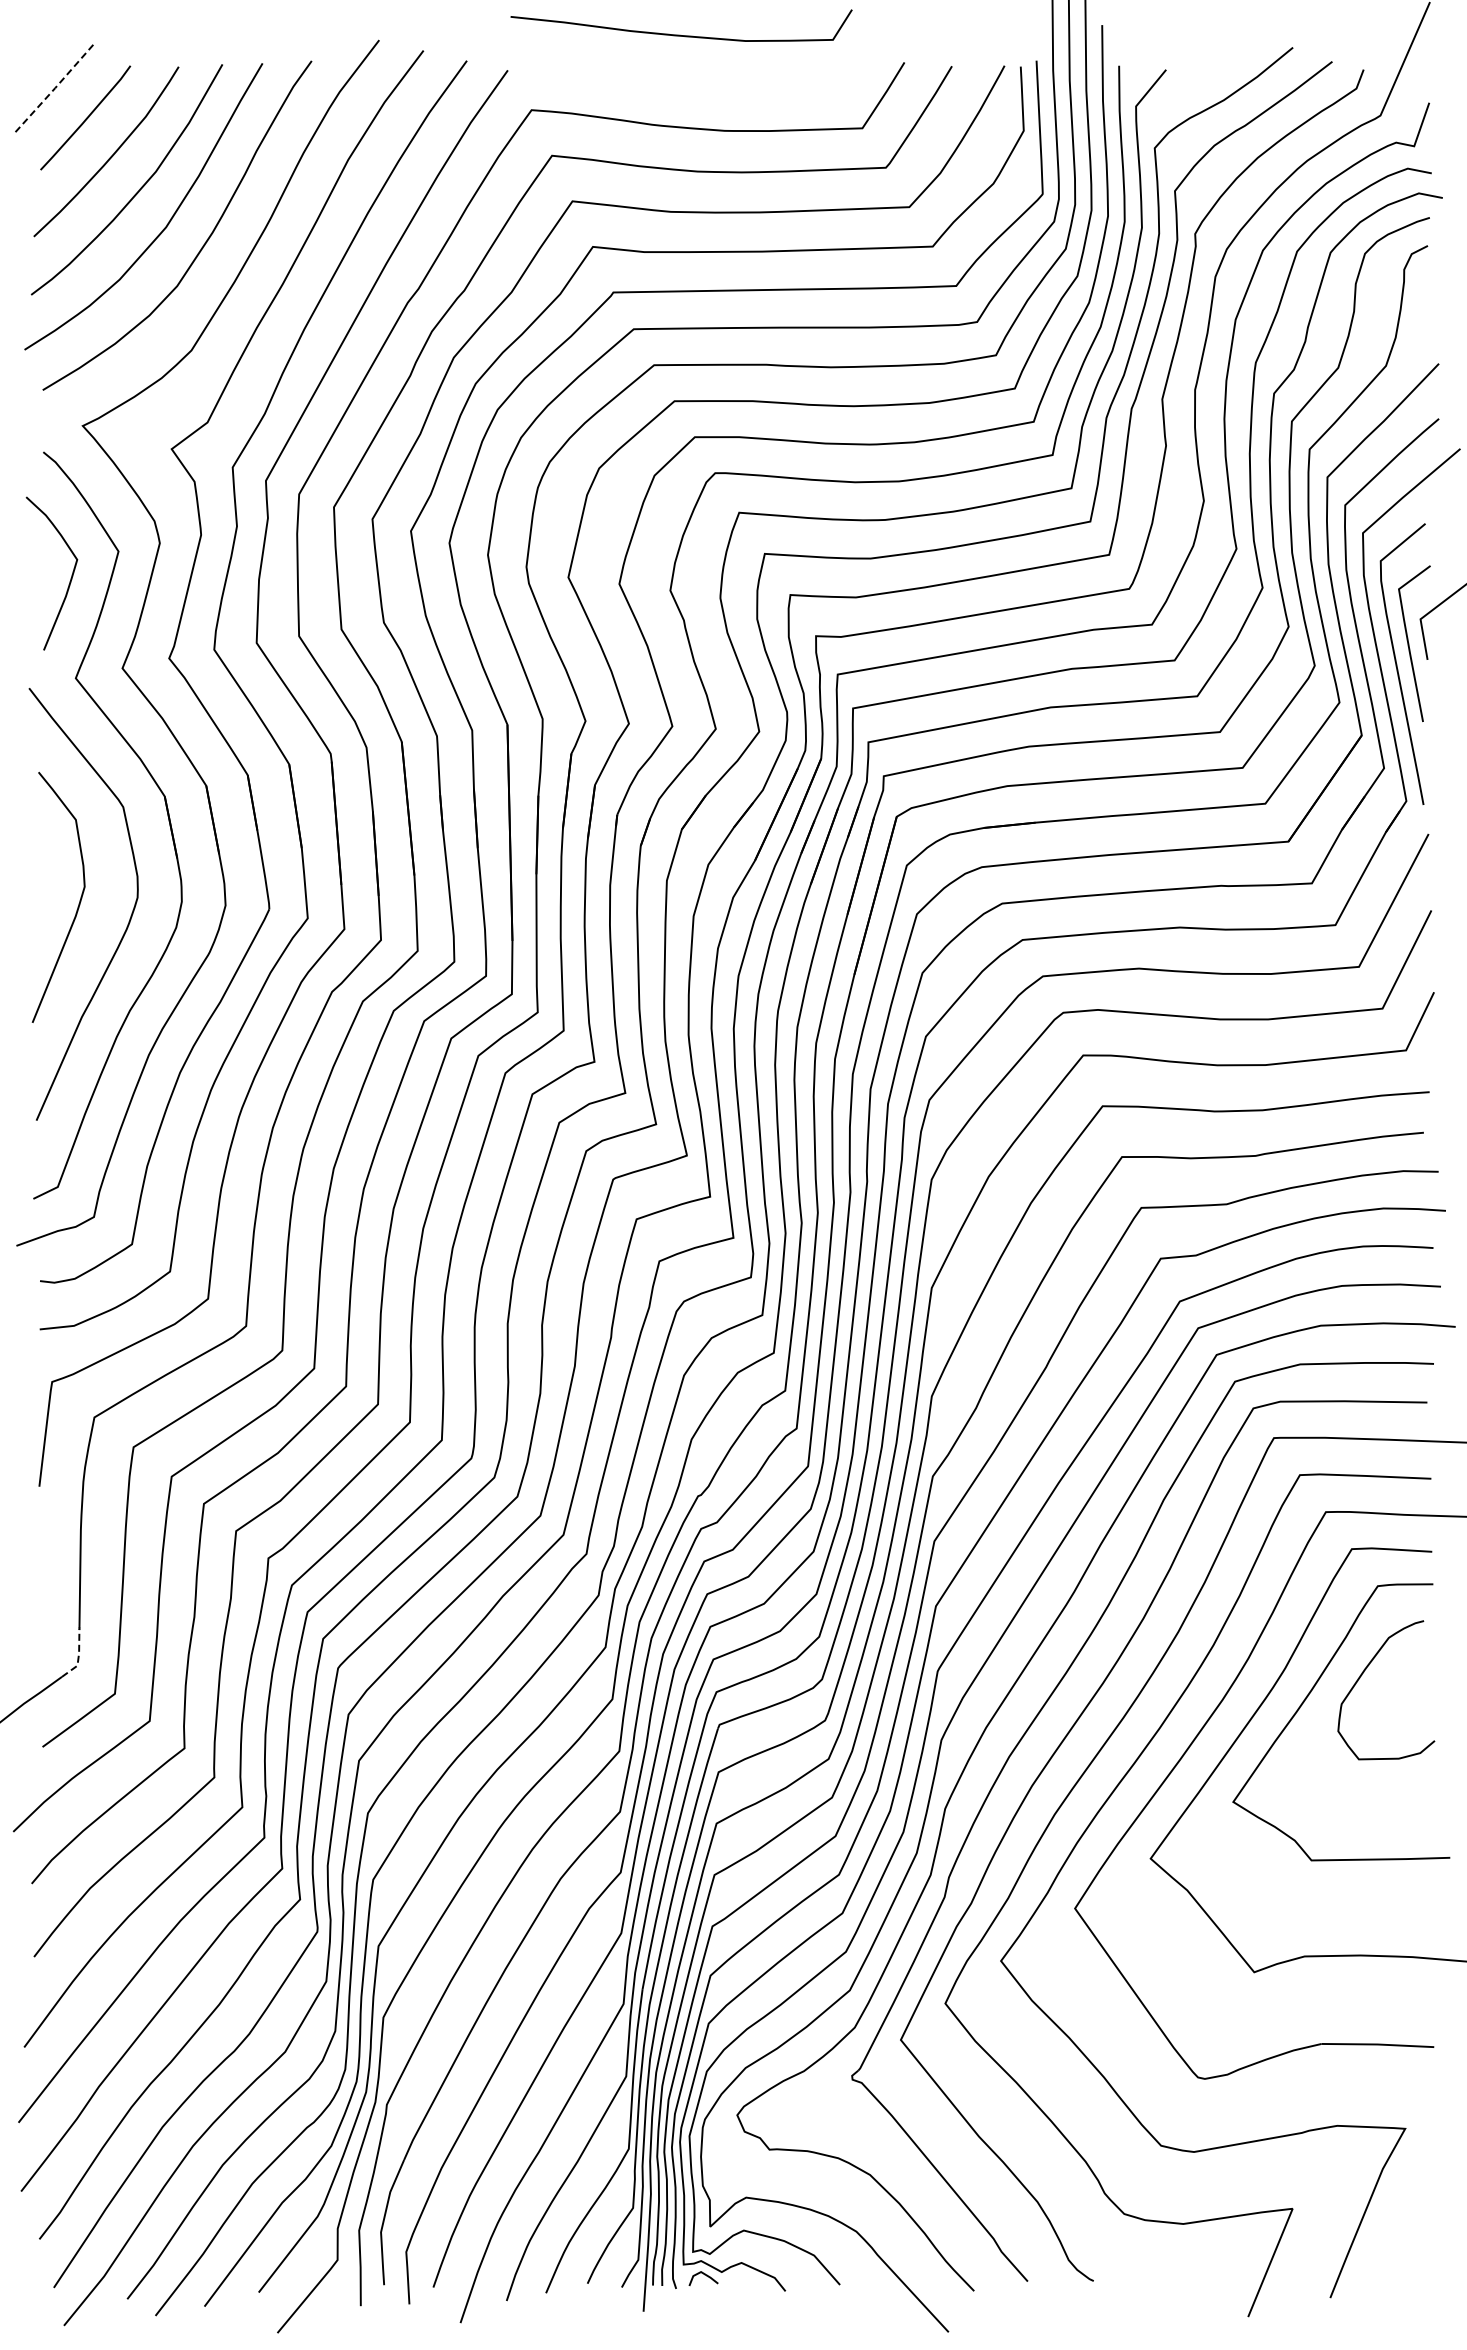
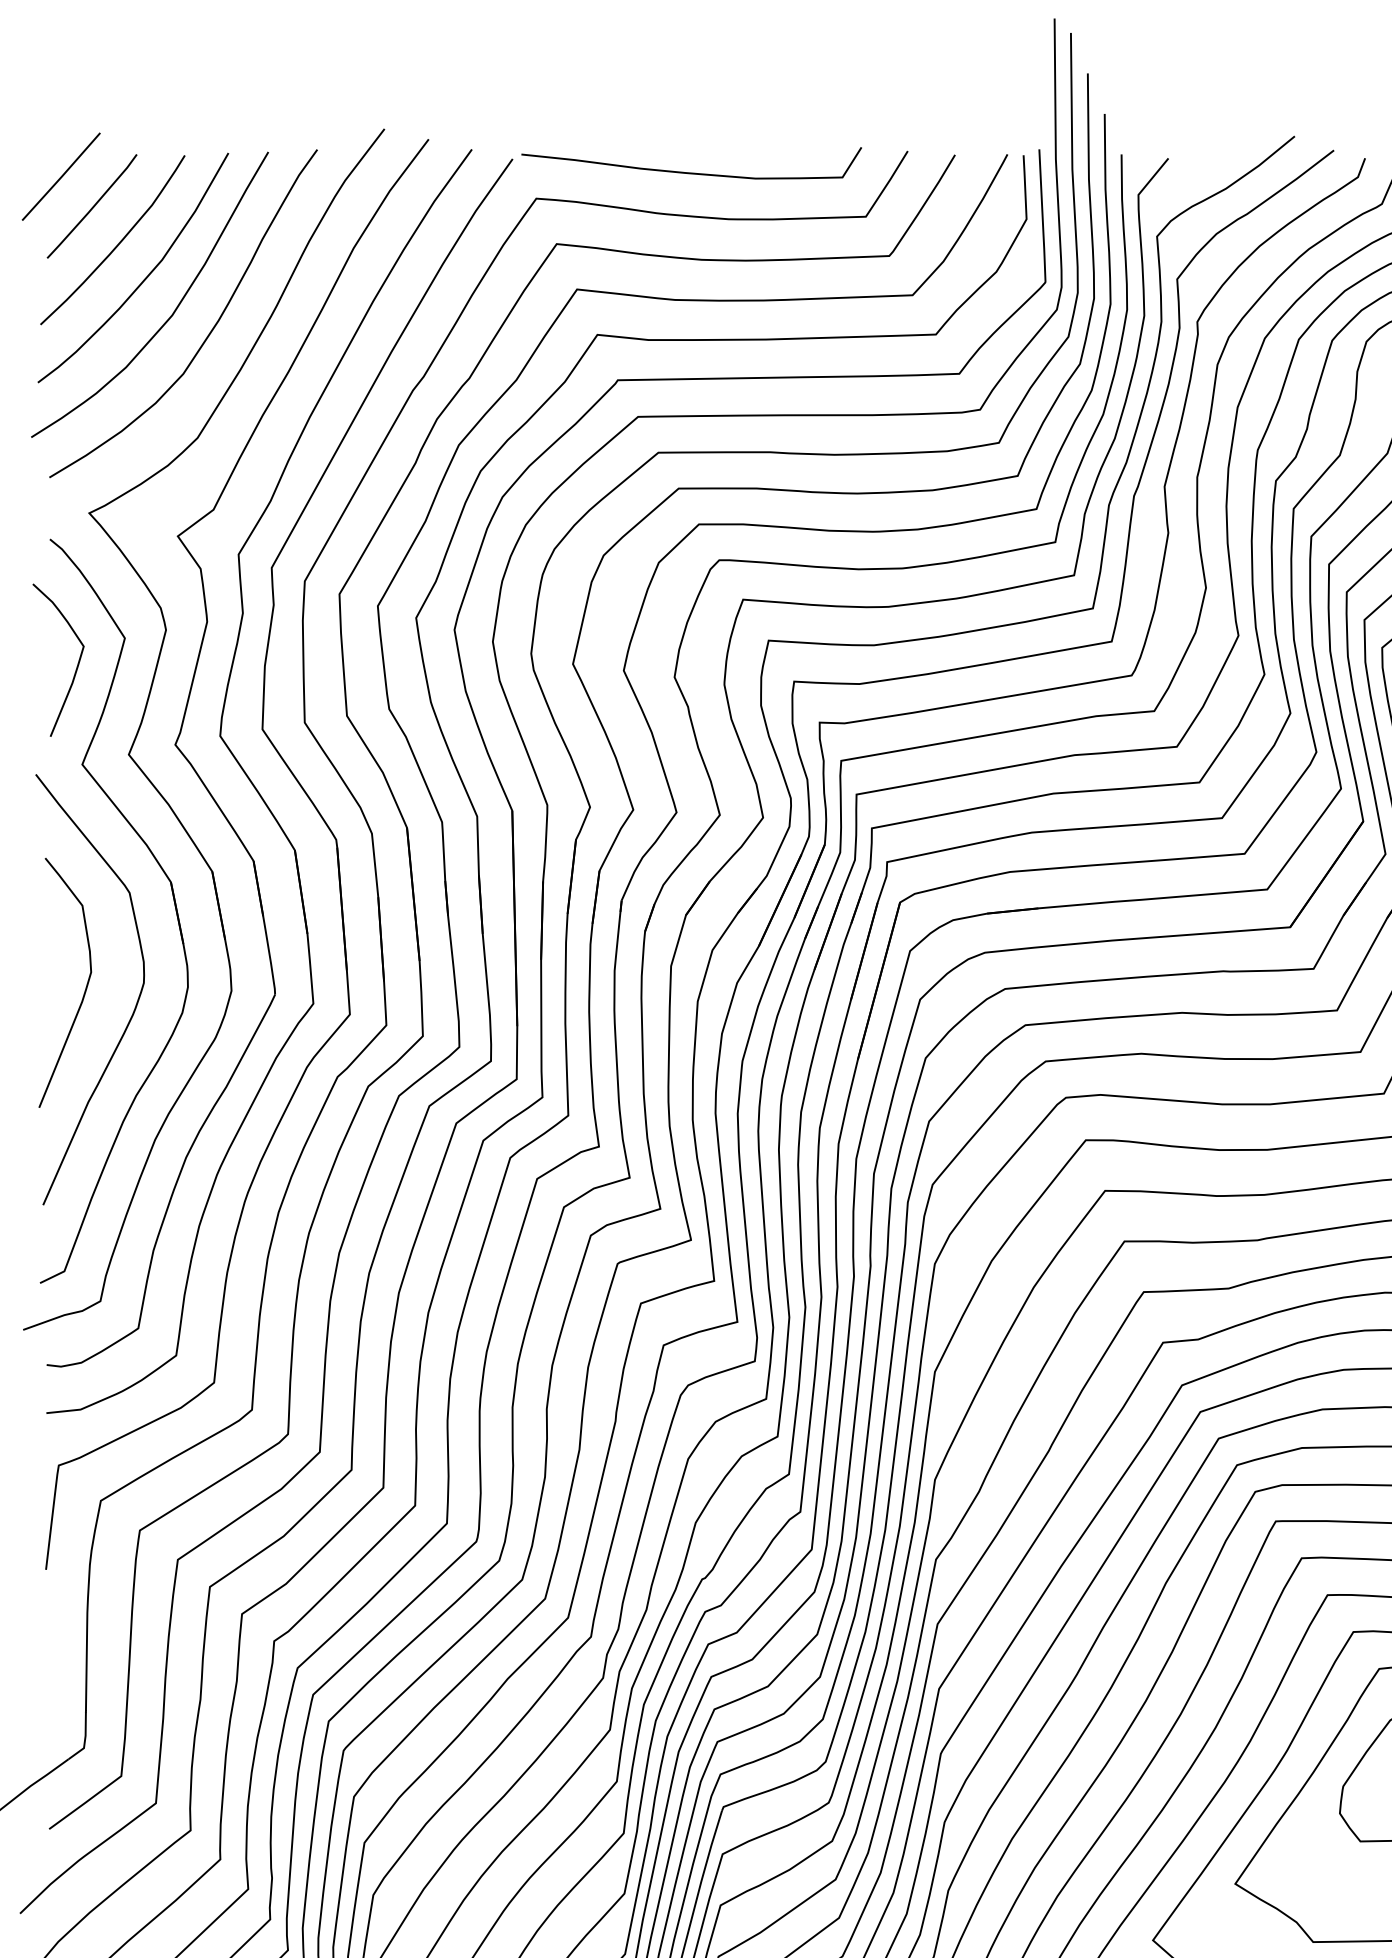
curve: (680, 34) -> (690, 172), moved
line: (55, 88) -> (62, 177), dashed -> solid
line: (78, 1656) -> (85, 1738), dashed -> solid

